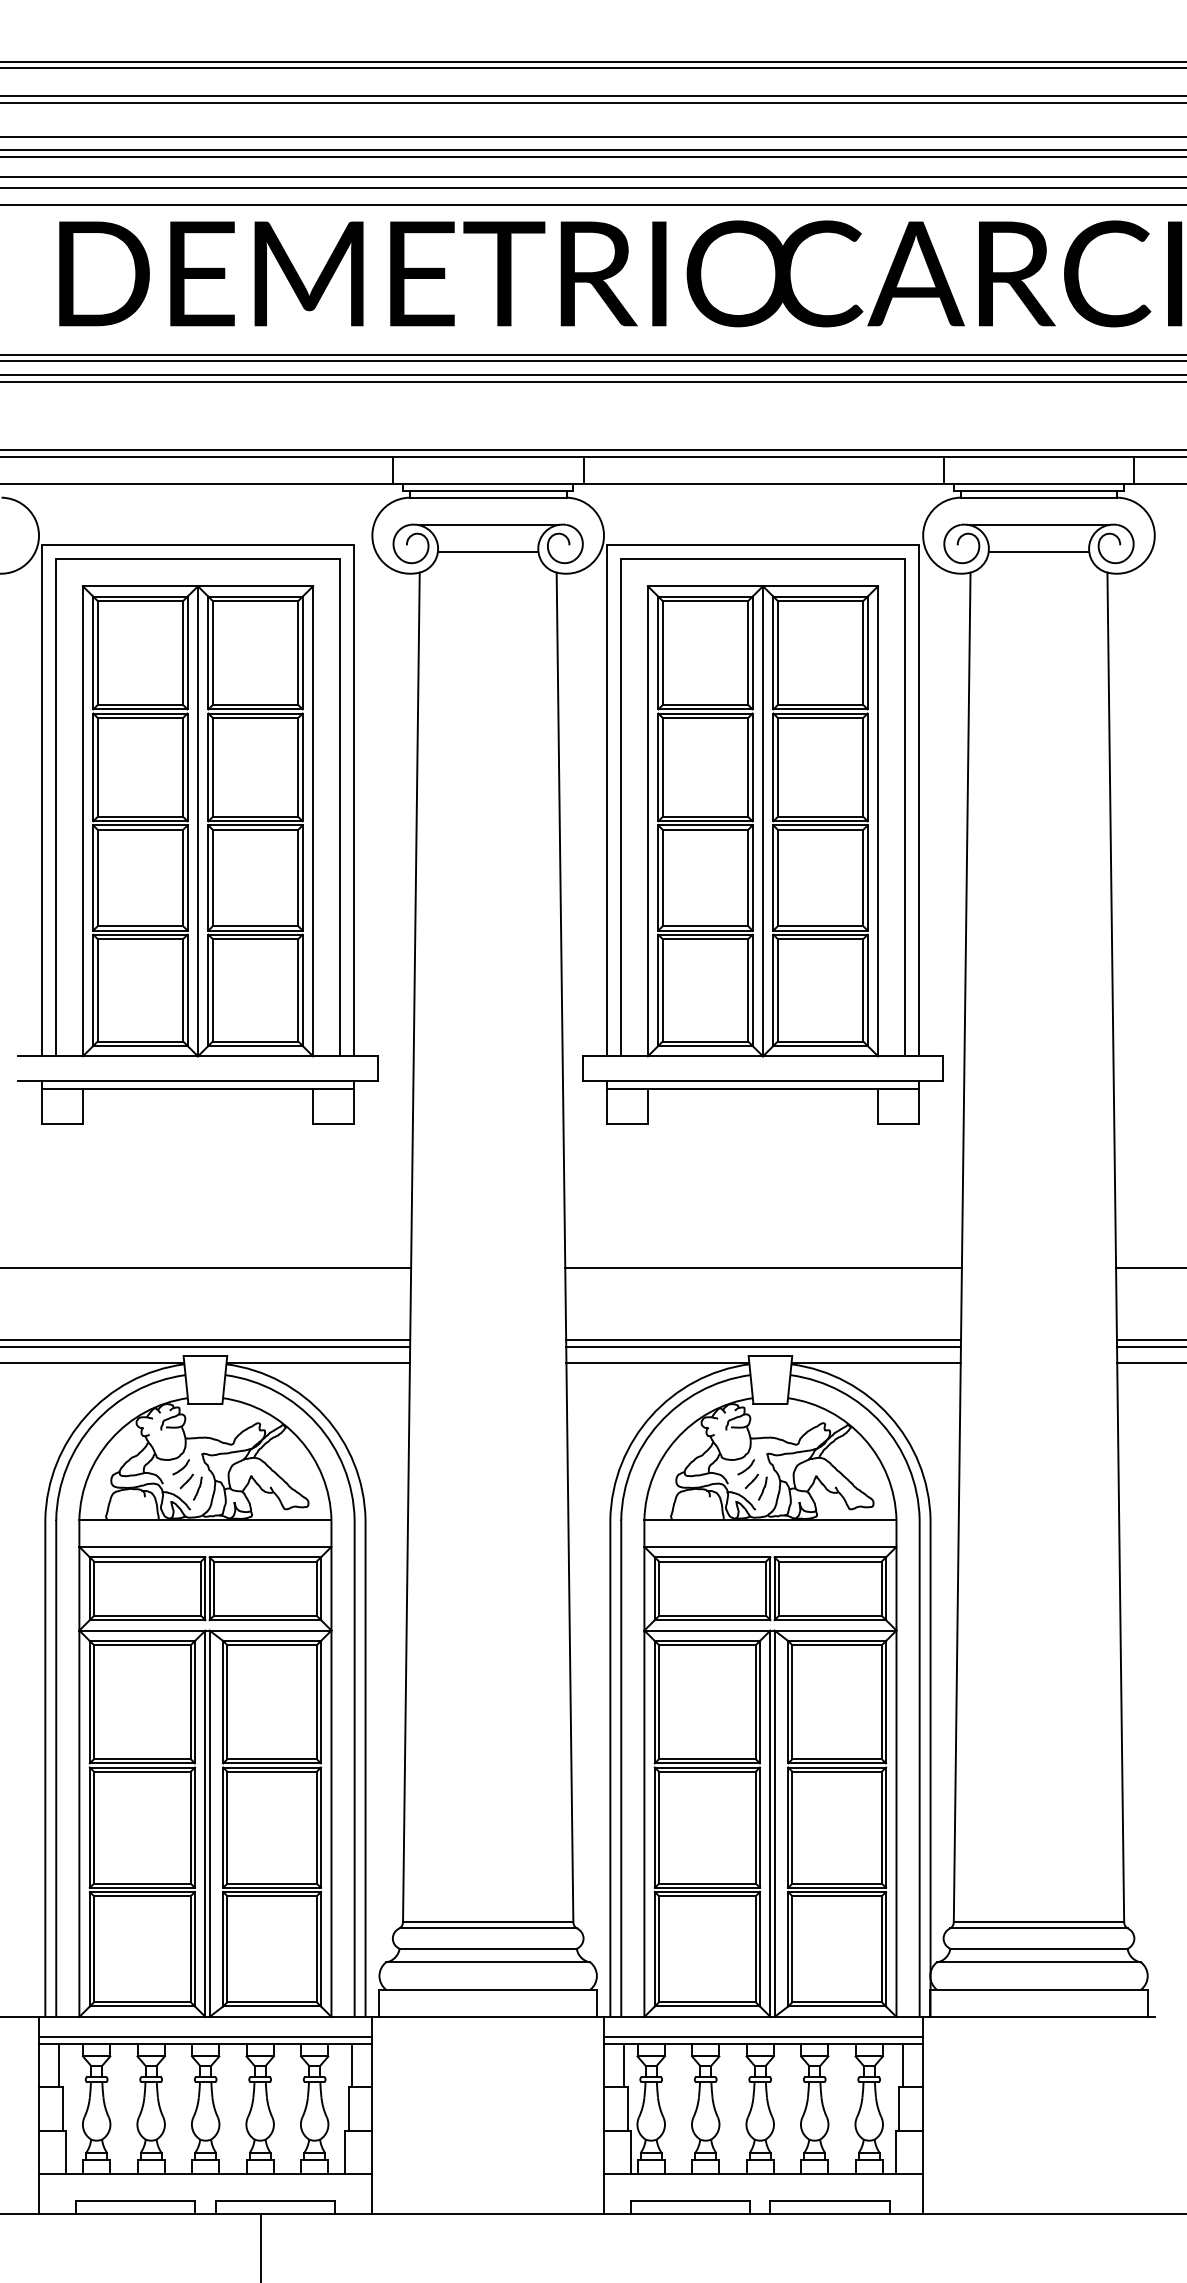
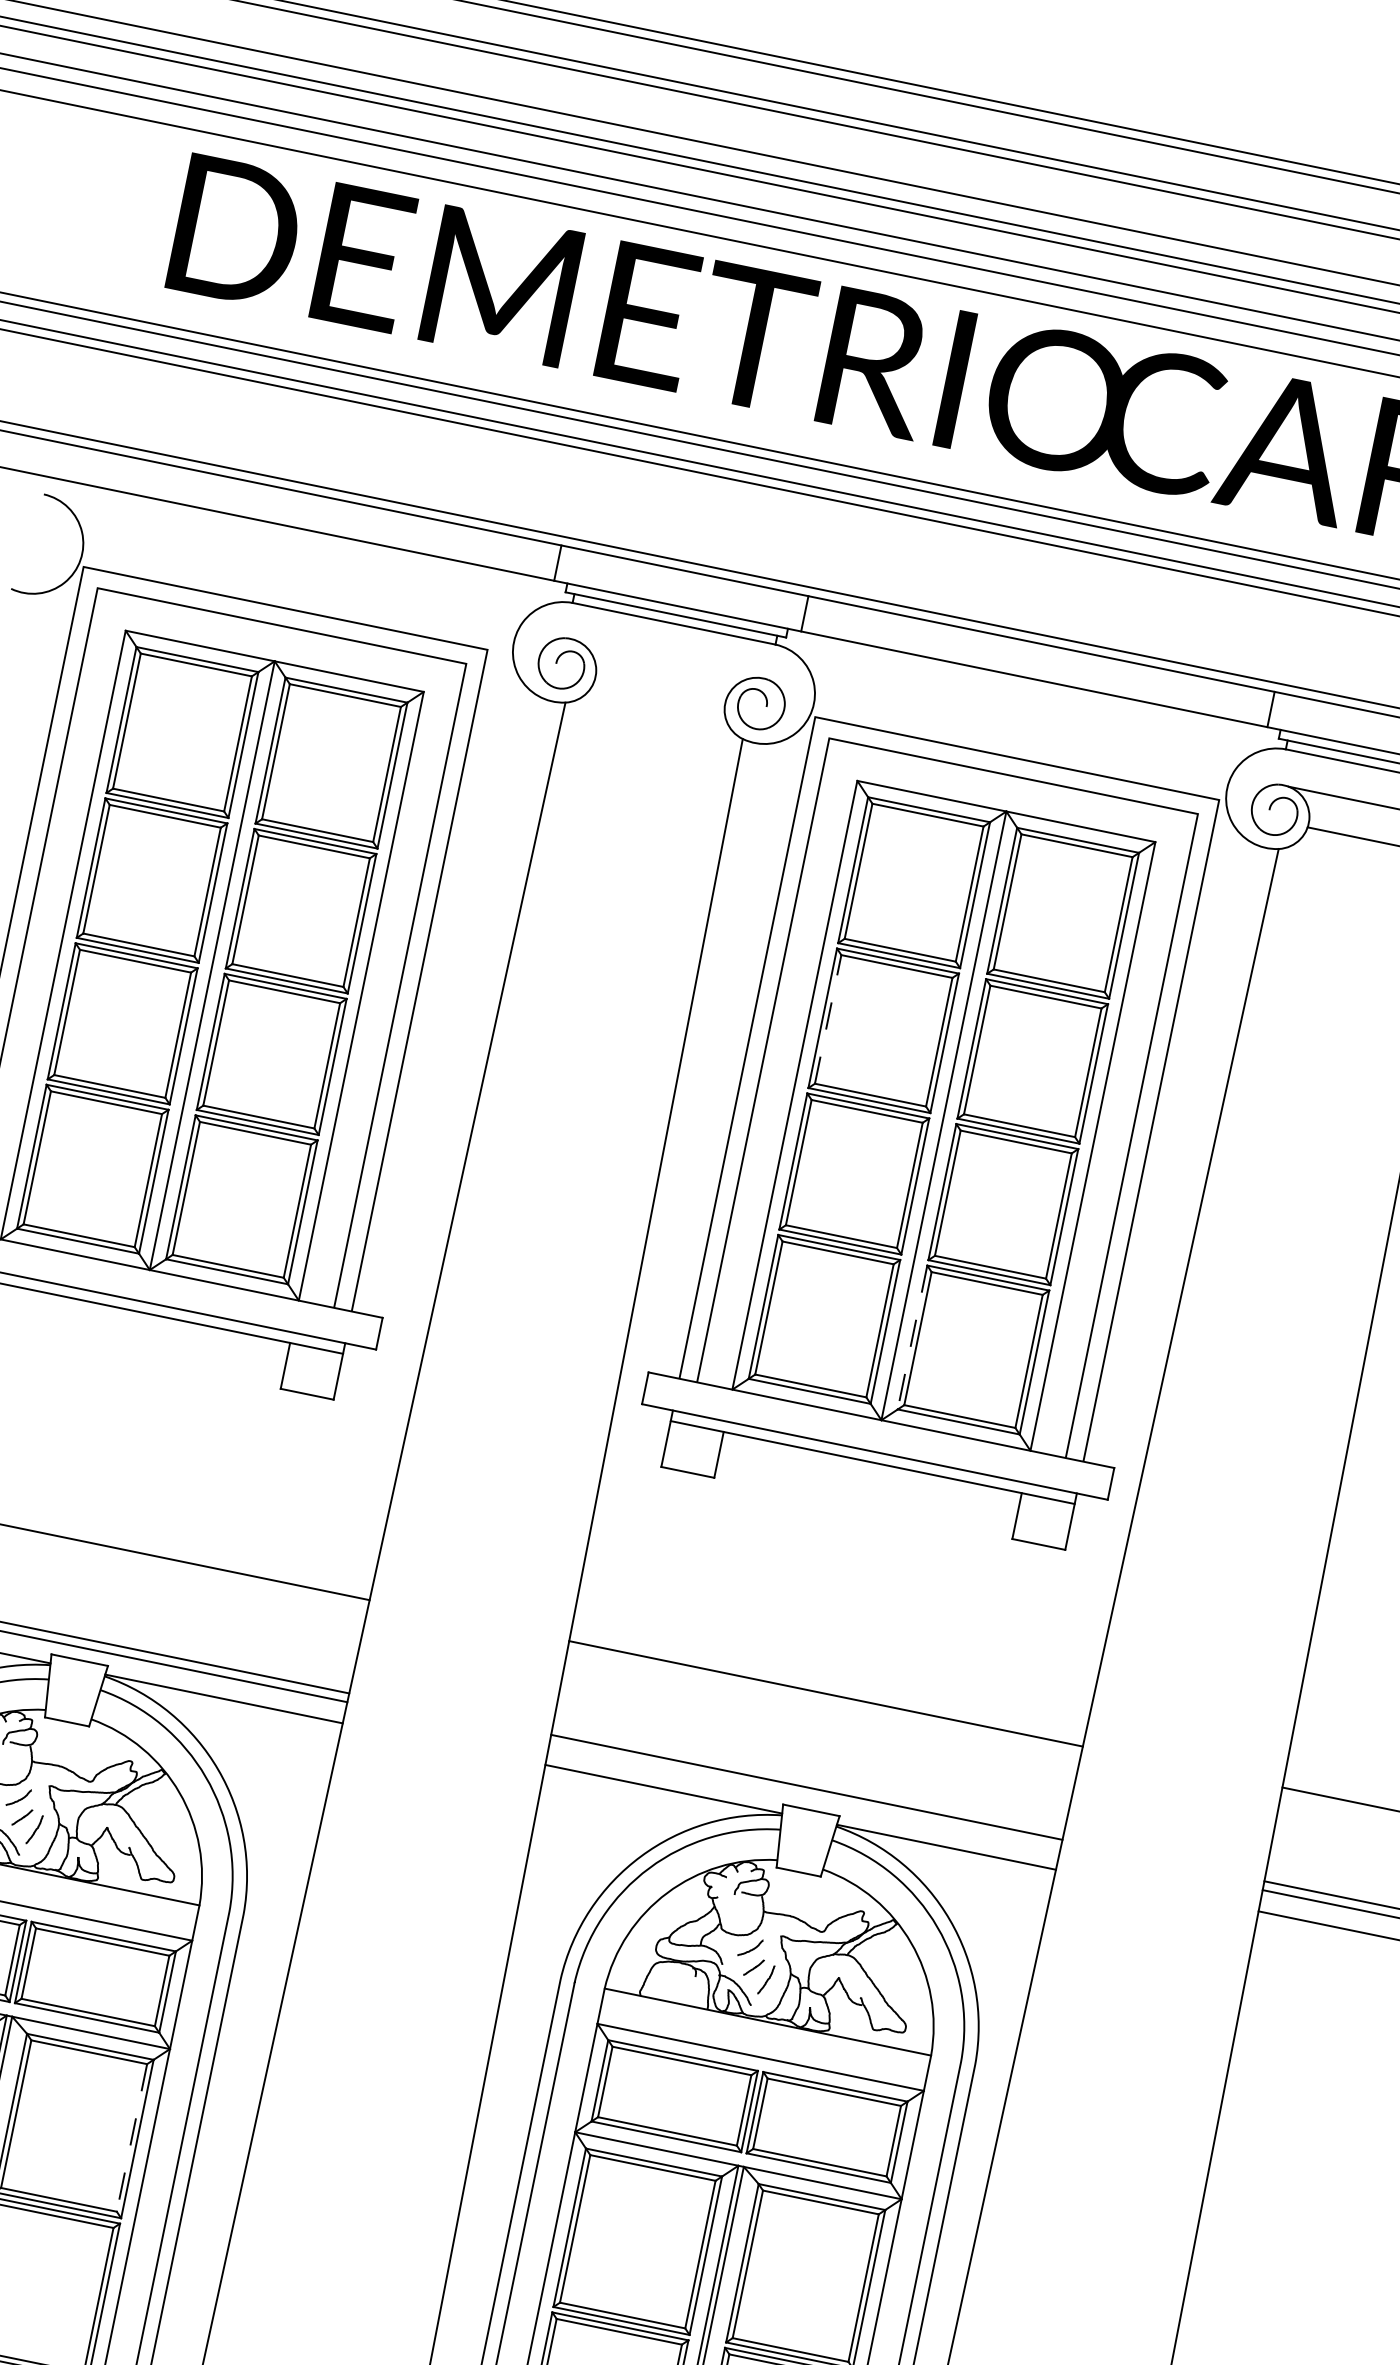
line: (487, 524) -> (666, 658), removed
line: (487, 552) -> (658, 694), removed
line: (662, 767) -> (828, 1019), solid -> dashed
line: (773, 990) -> (912, 1337), solid -> dashed
line: (763, 1346) -> (804, 1796), removed
line: (316, 1702) -> (131, 2138), solid -> dashed

